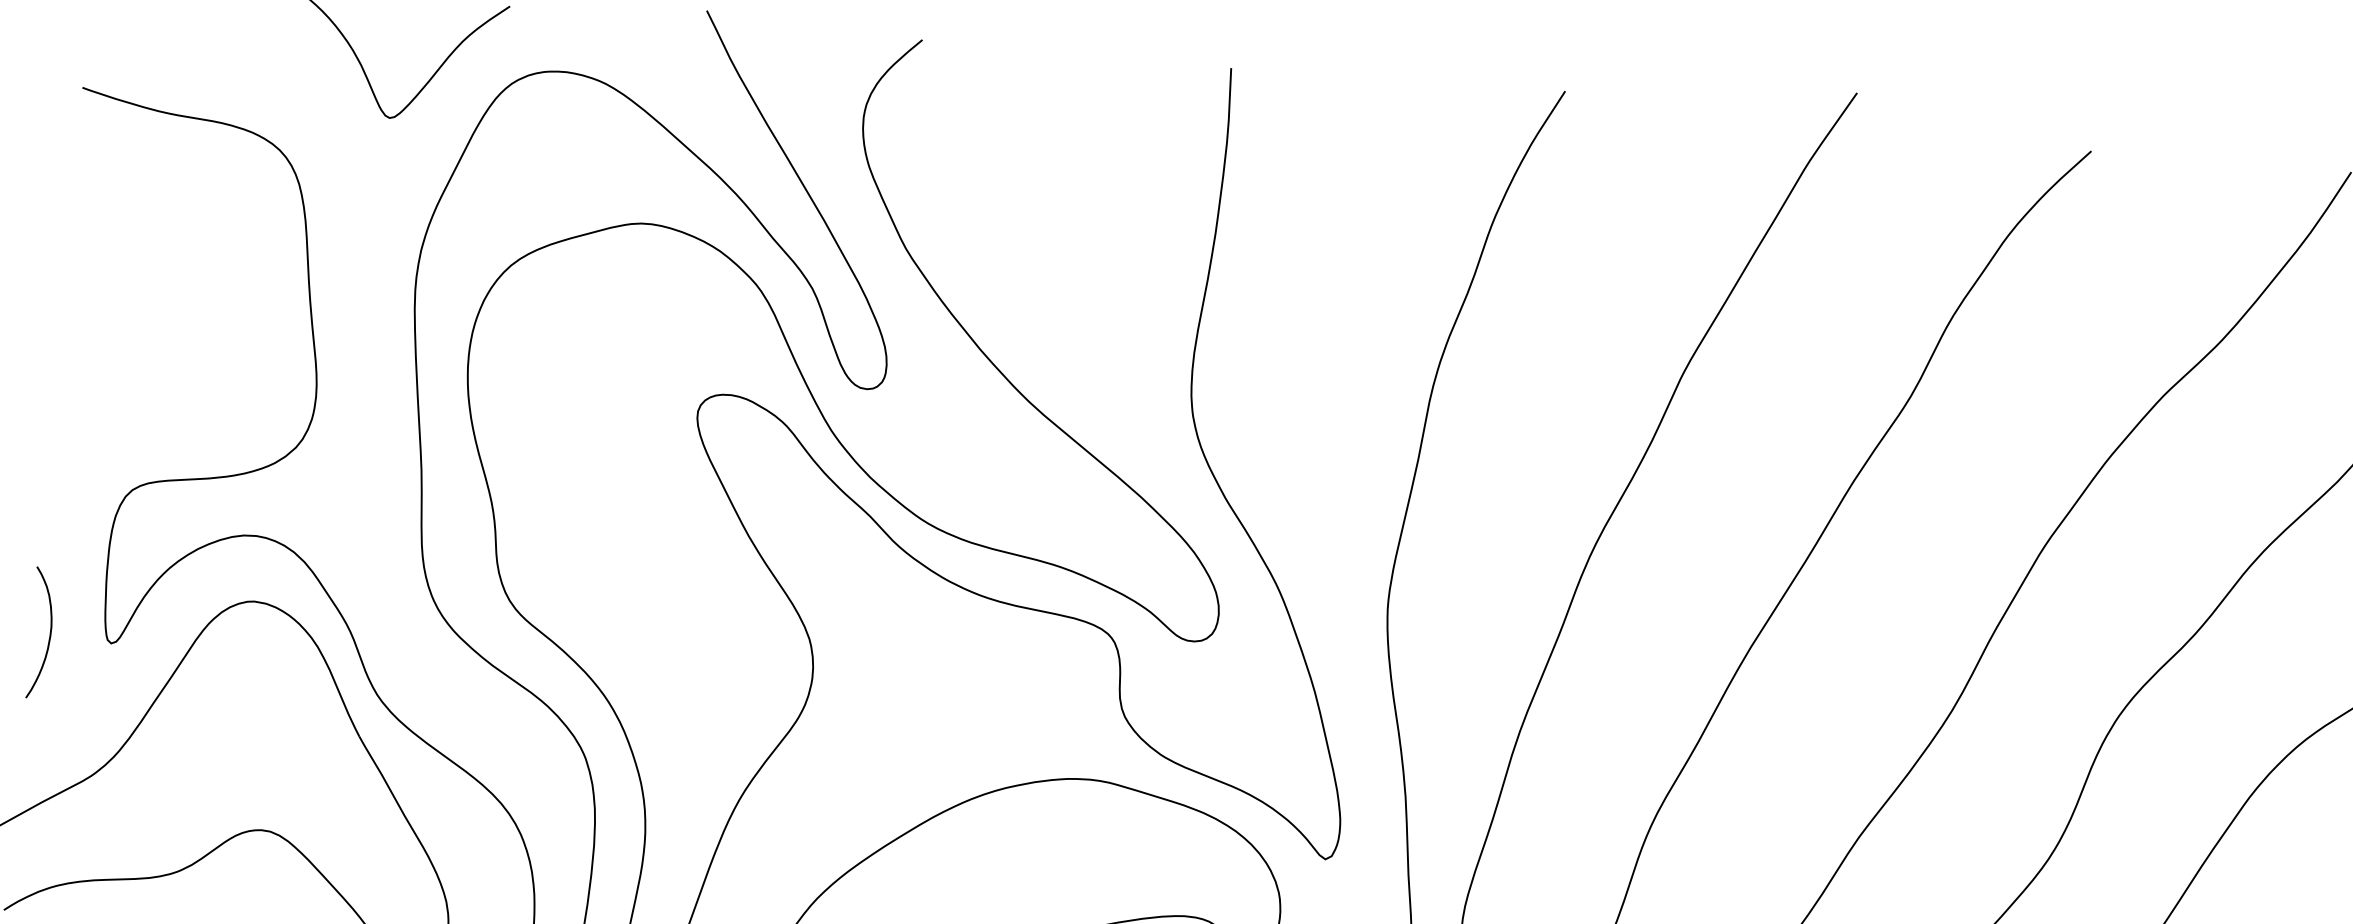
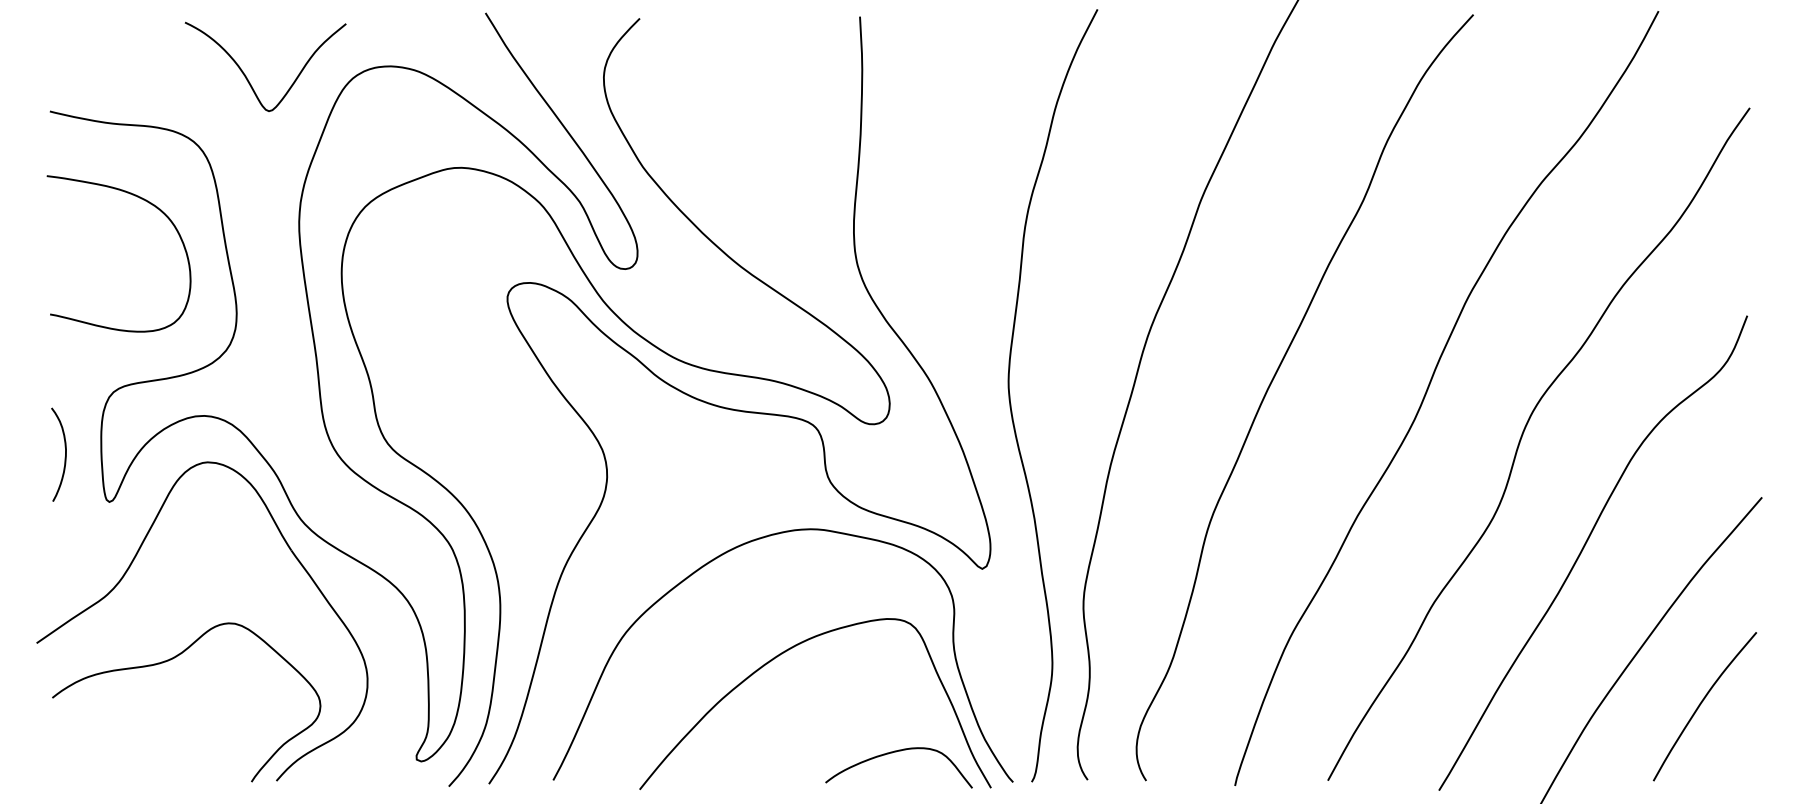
curve: (207, 230) -> (148, 203), added
curve: (48, 637) -> (64, 457), moved

